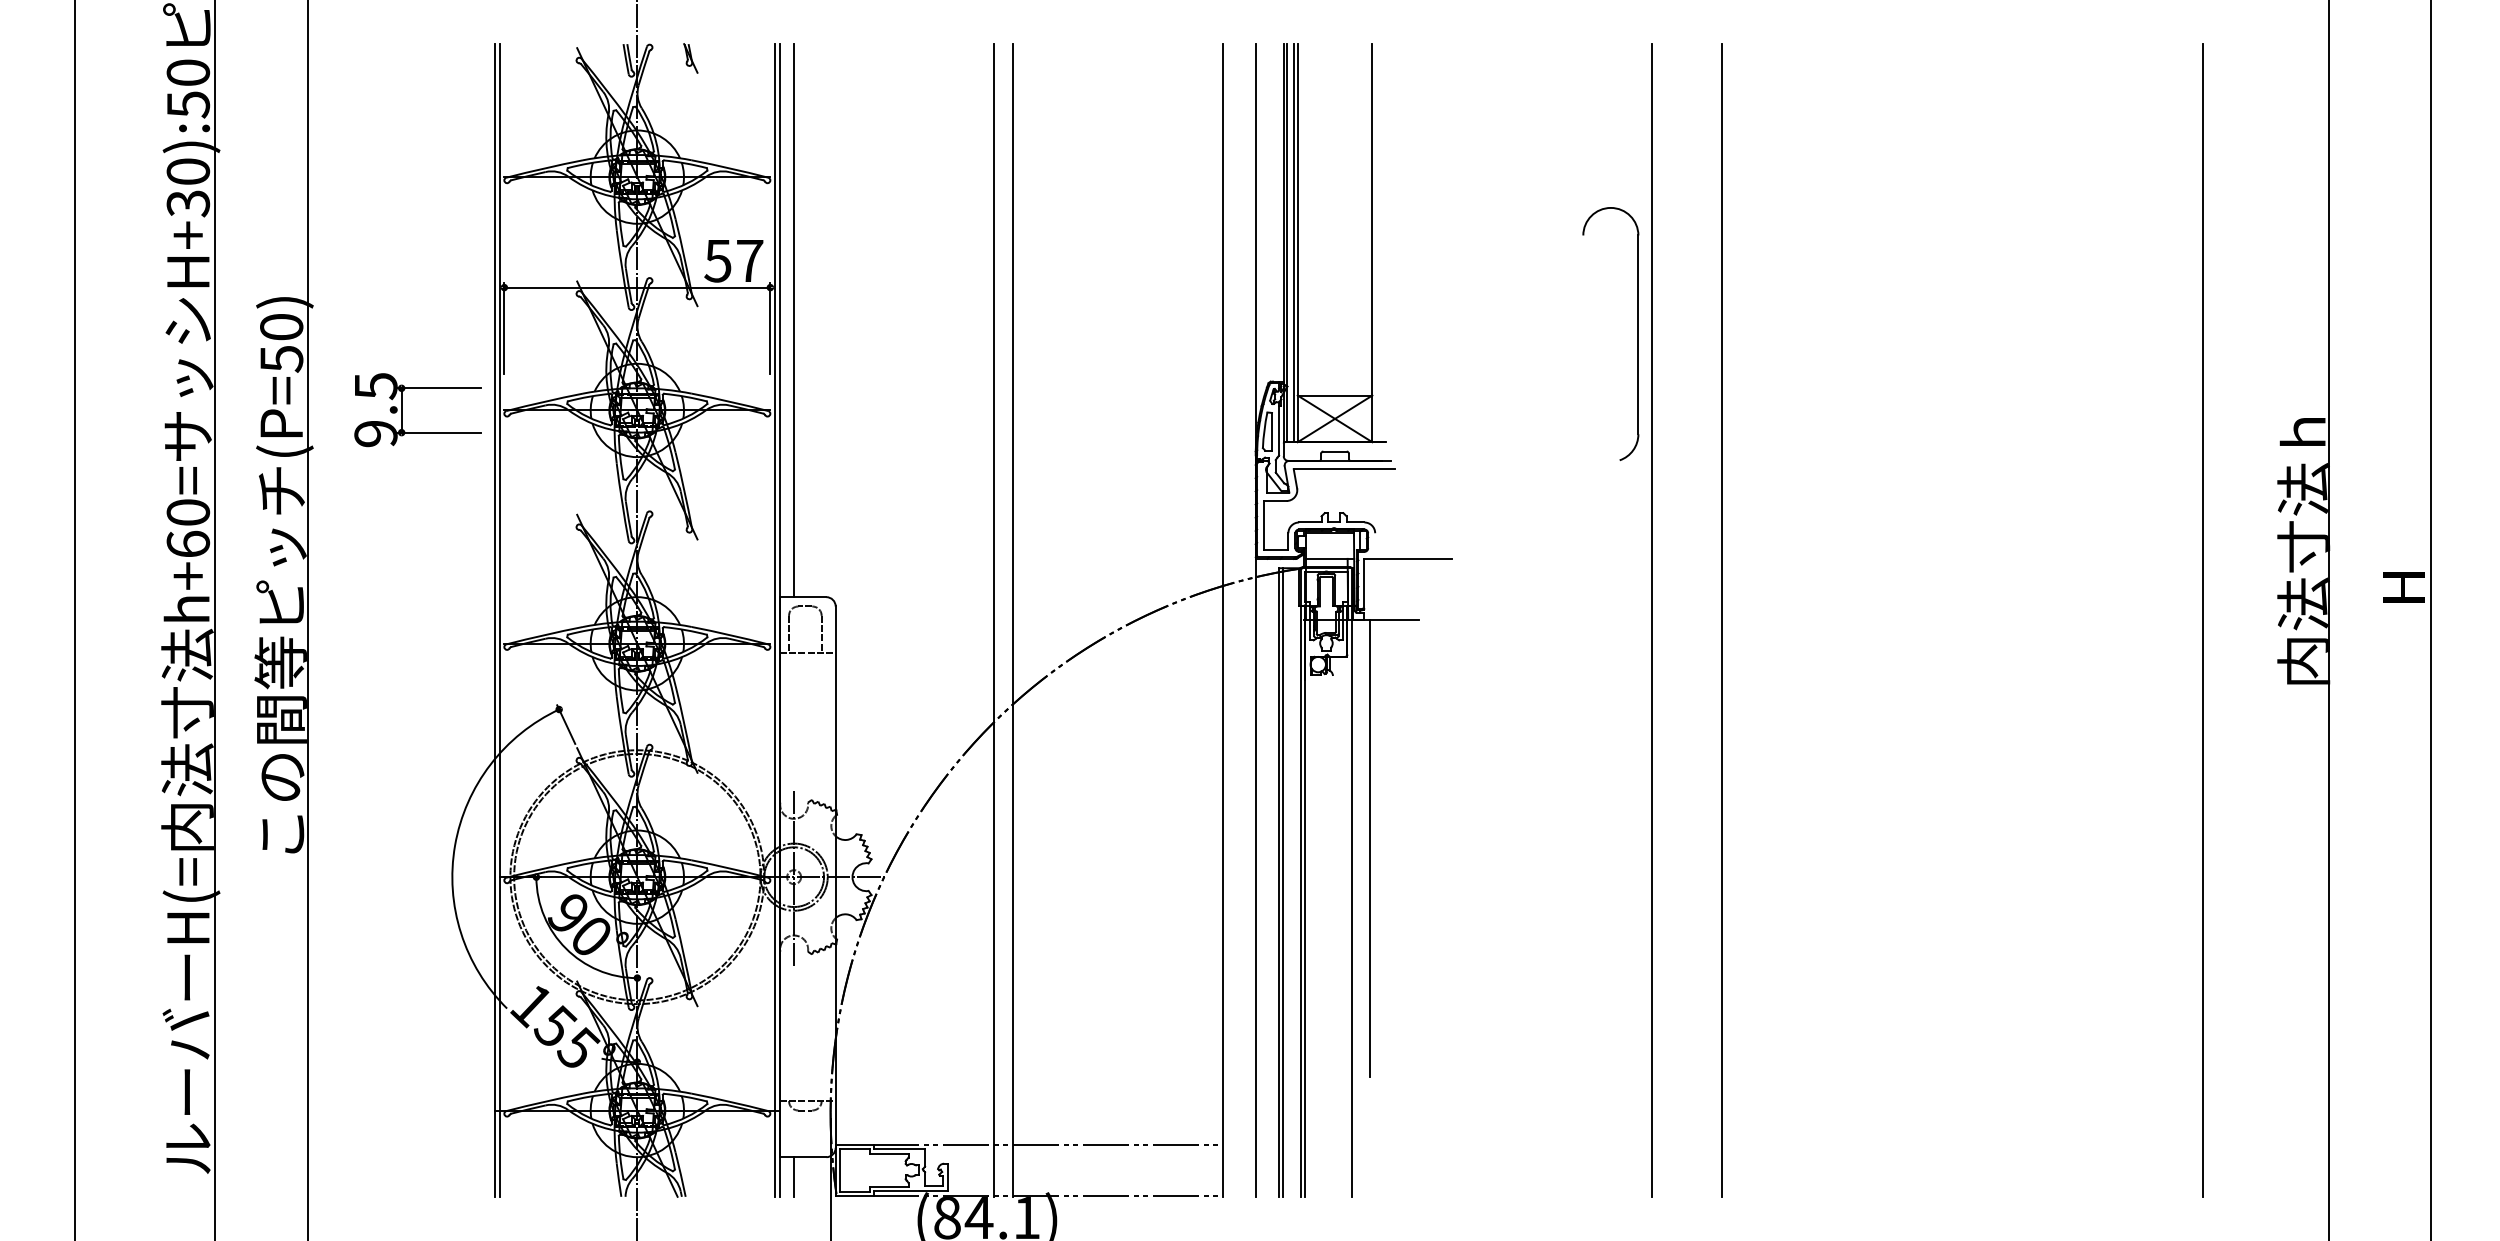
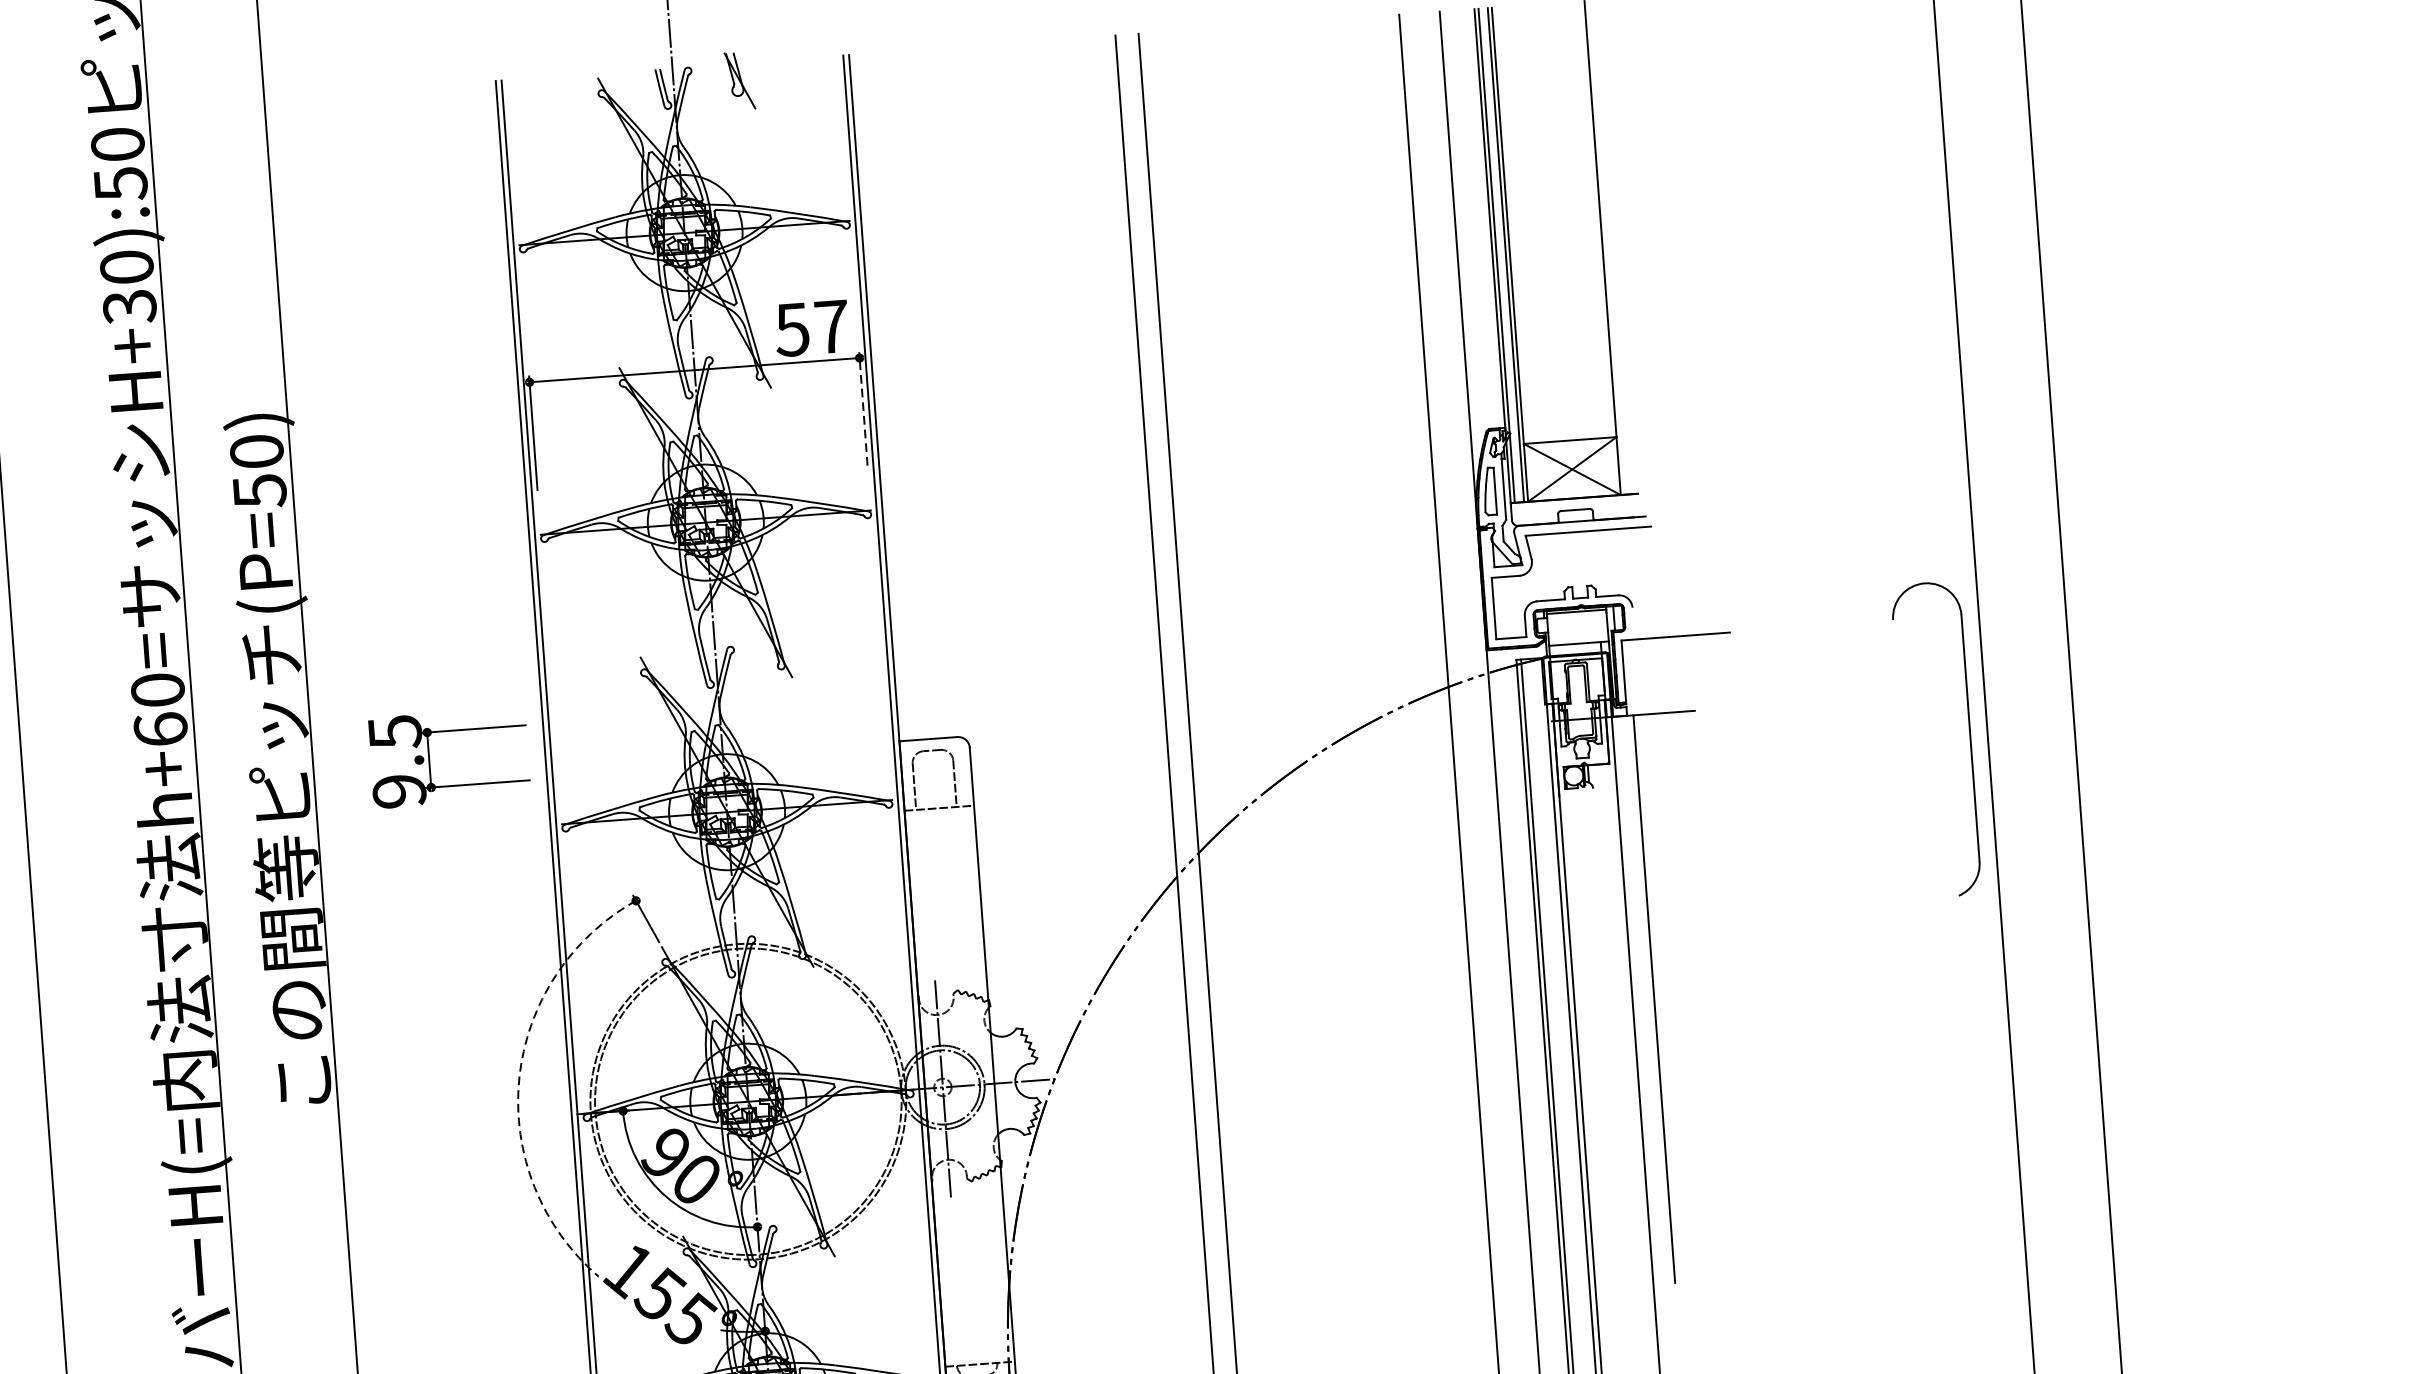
part: (690, 58) -> (739, 81), size x1.6
line: (793, 320) -> (891, 396), removed
line: (770, 328) -> (863, 408), solid -> dashed
part: (1637, 333) -> (1969, 736), moved
part: (402, 410) -> (430, 759), moved
arc: (455, 845) -> (519, 1079), solid -> dashed

